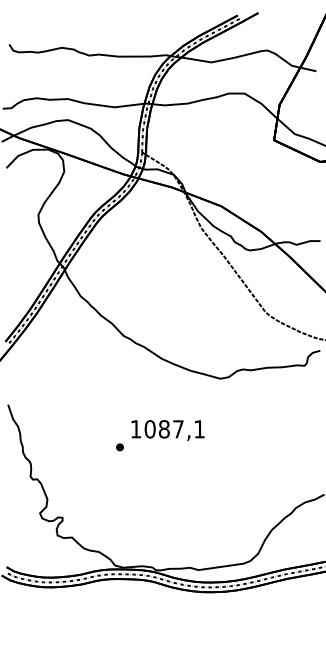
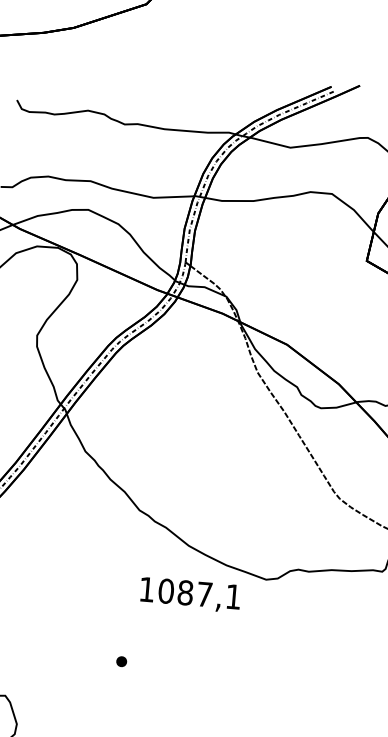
text: (167, 430) -> (189, 594), moved

